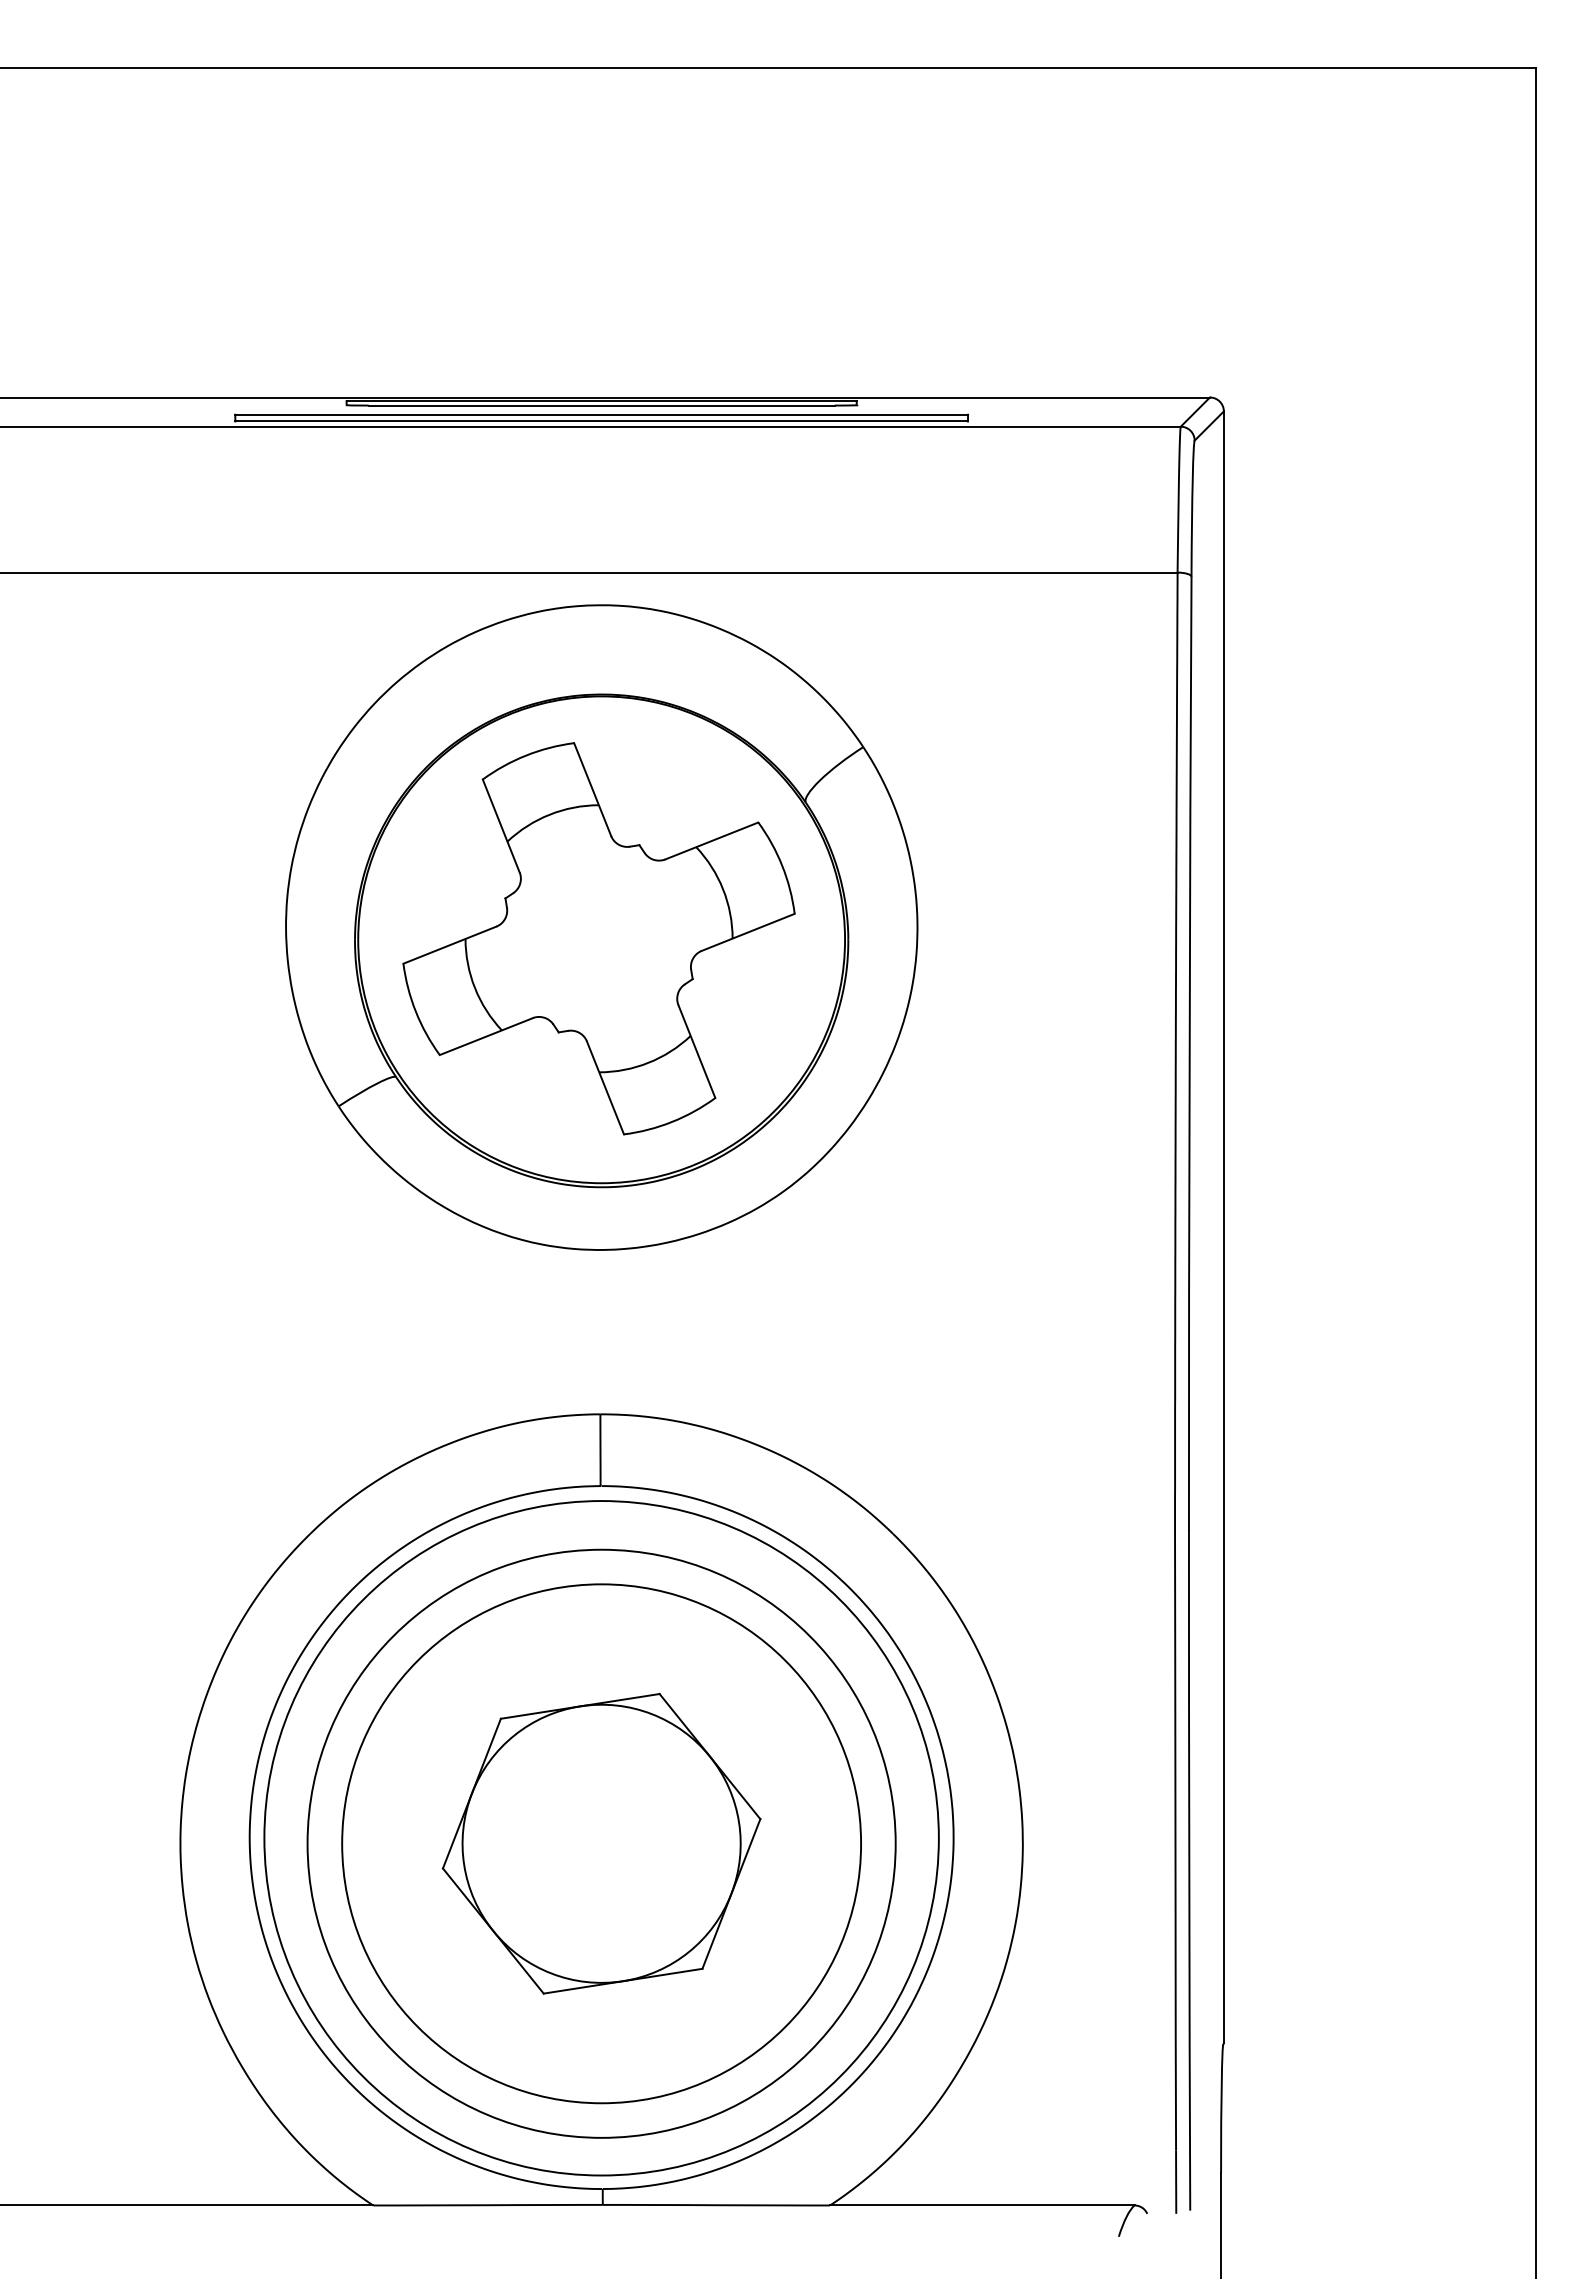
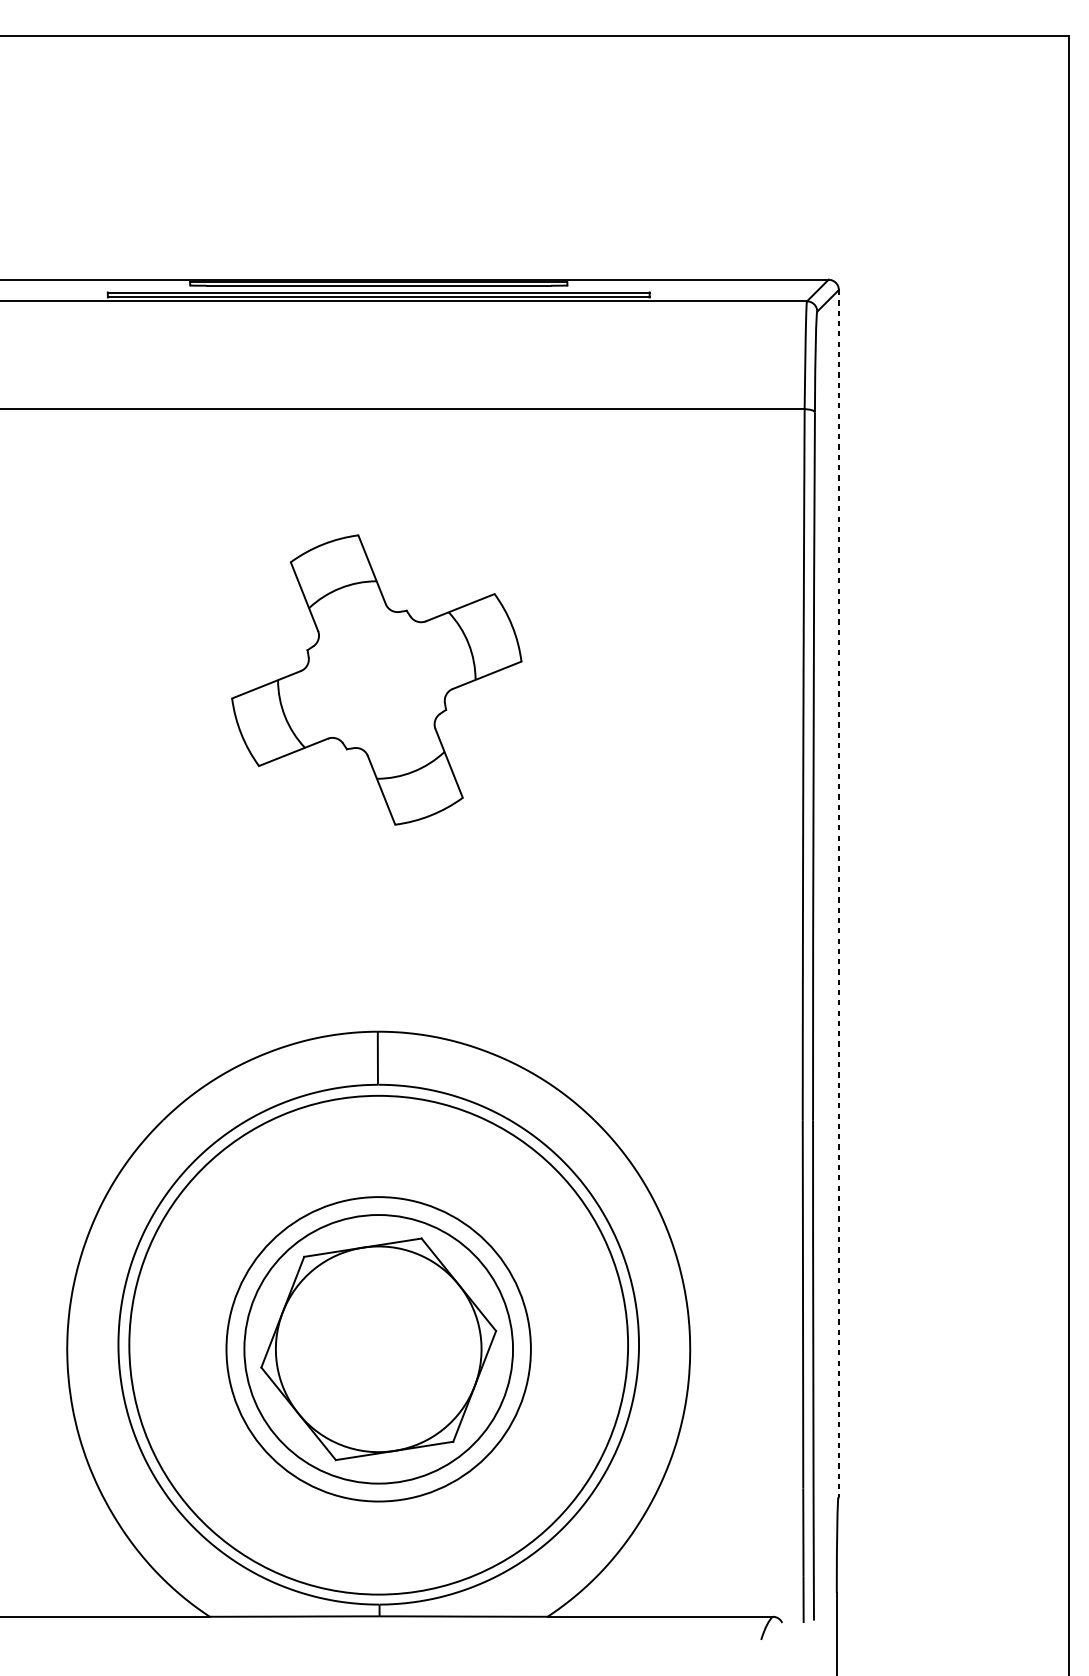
part: (601, 927) -> (378, 671), removed
line: (1223, 1227) -> (838, 893), solid -> dashed
circle: (601, 1843) -> (378, 1349), size x0.7
circle: (601, 1843) -> (378, 1349), size x0.7

